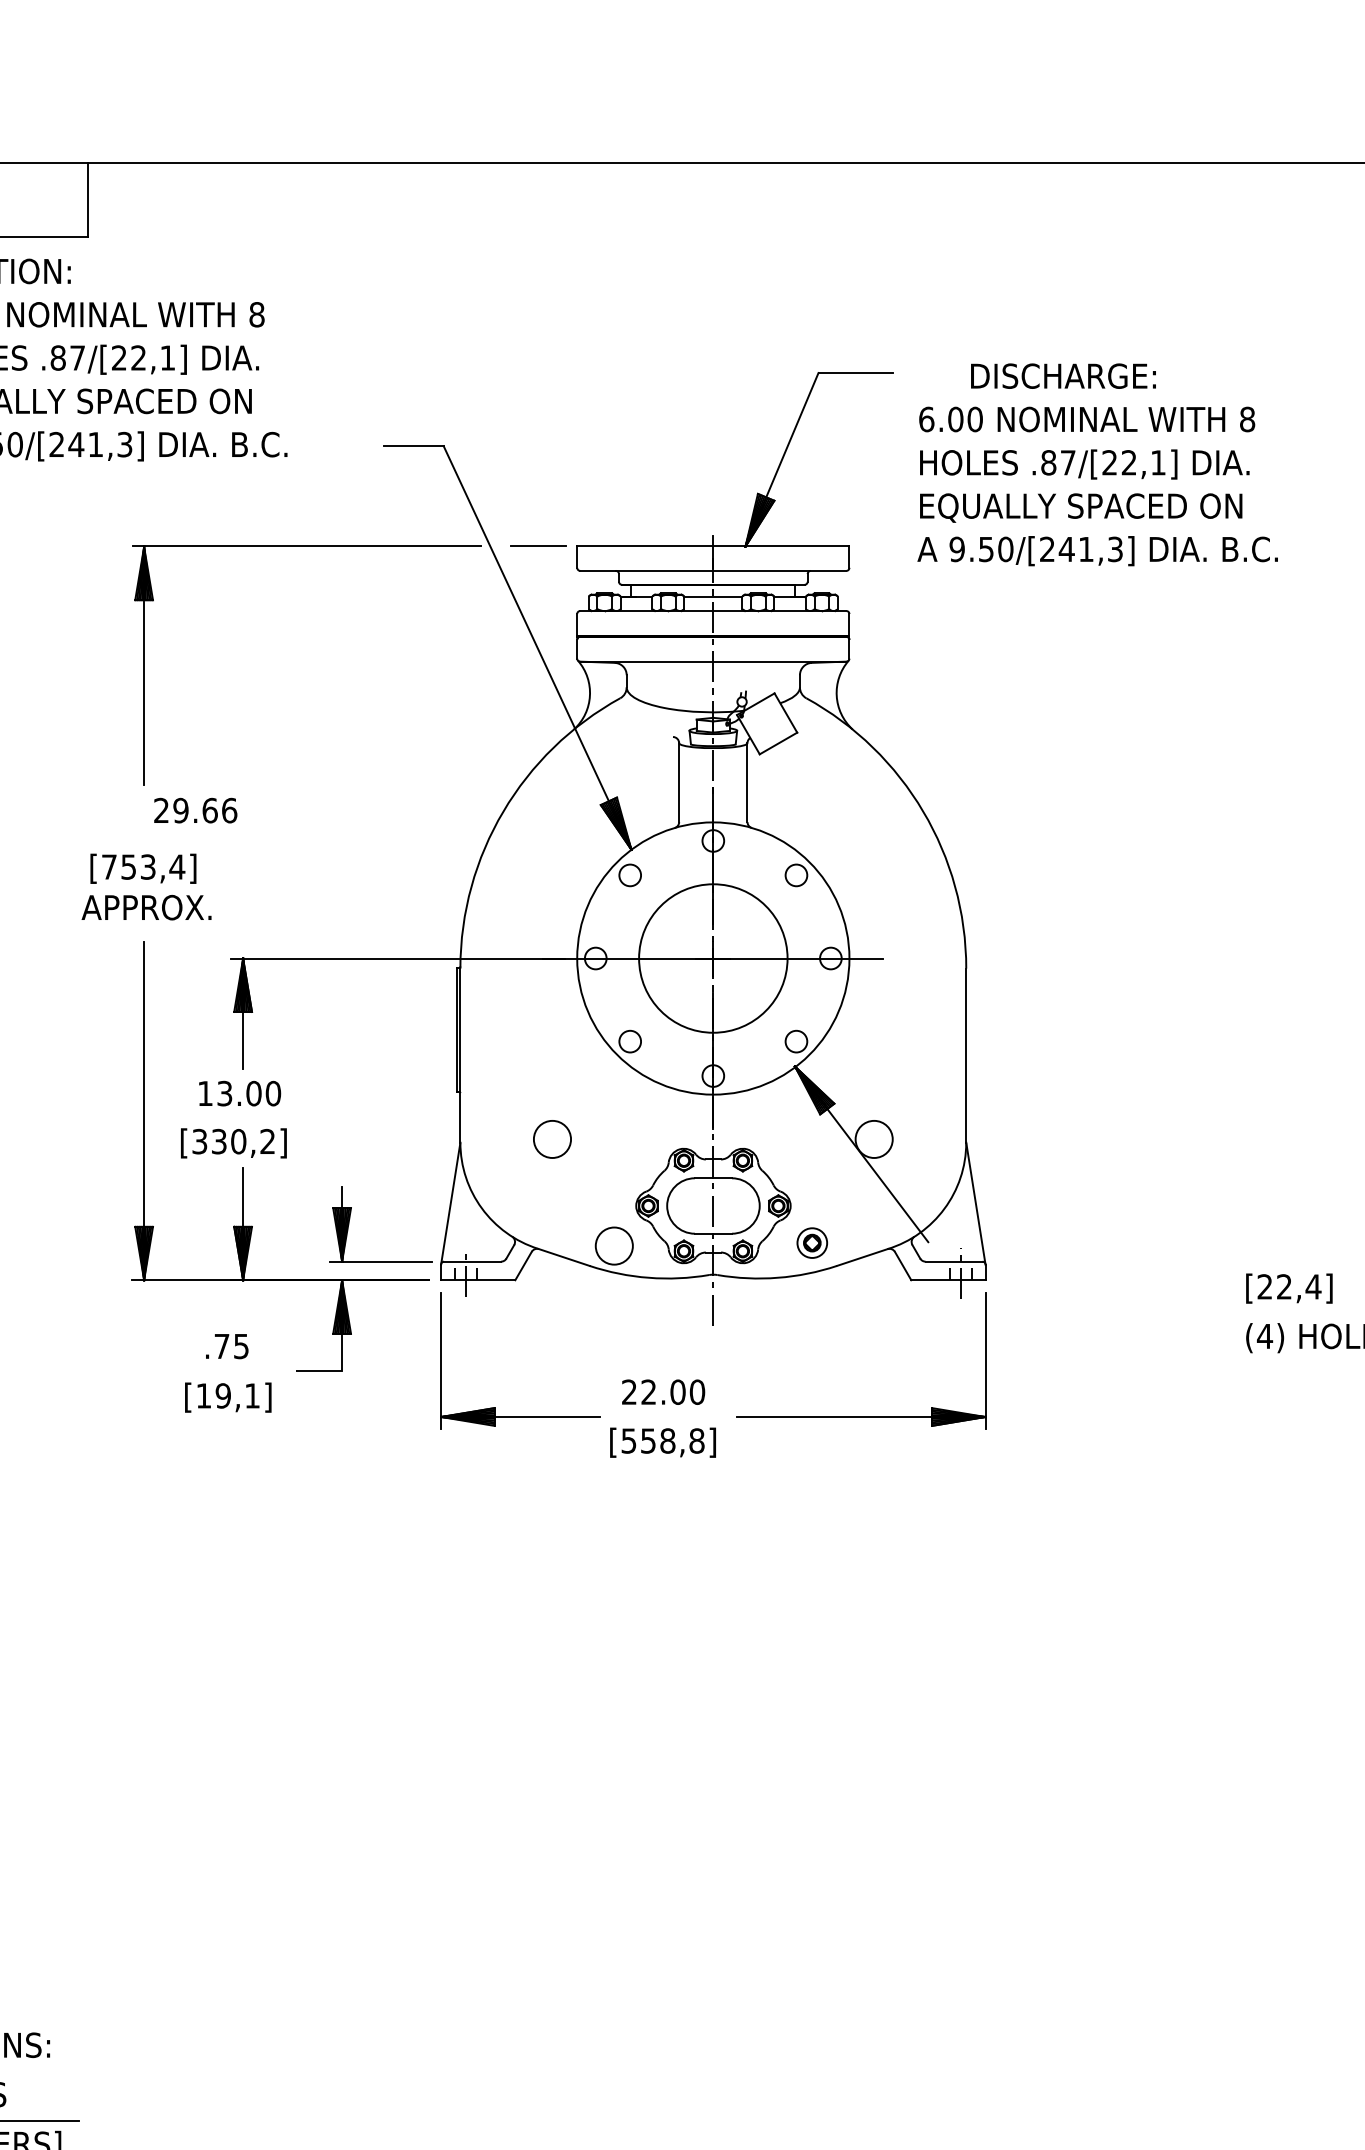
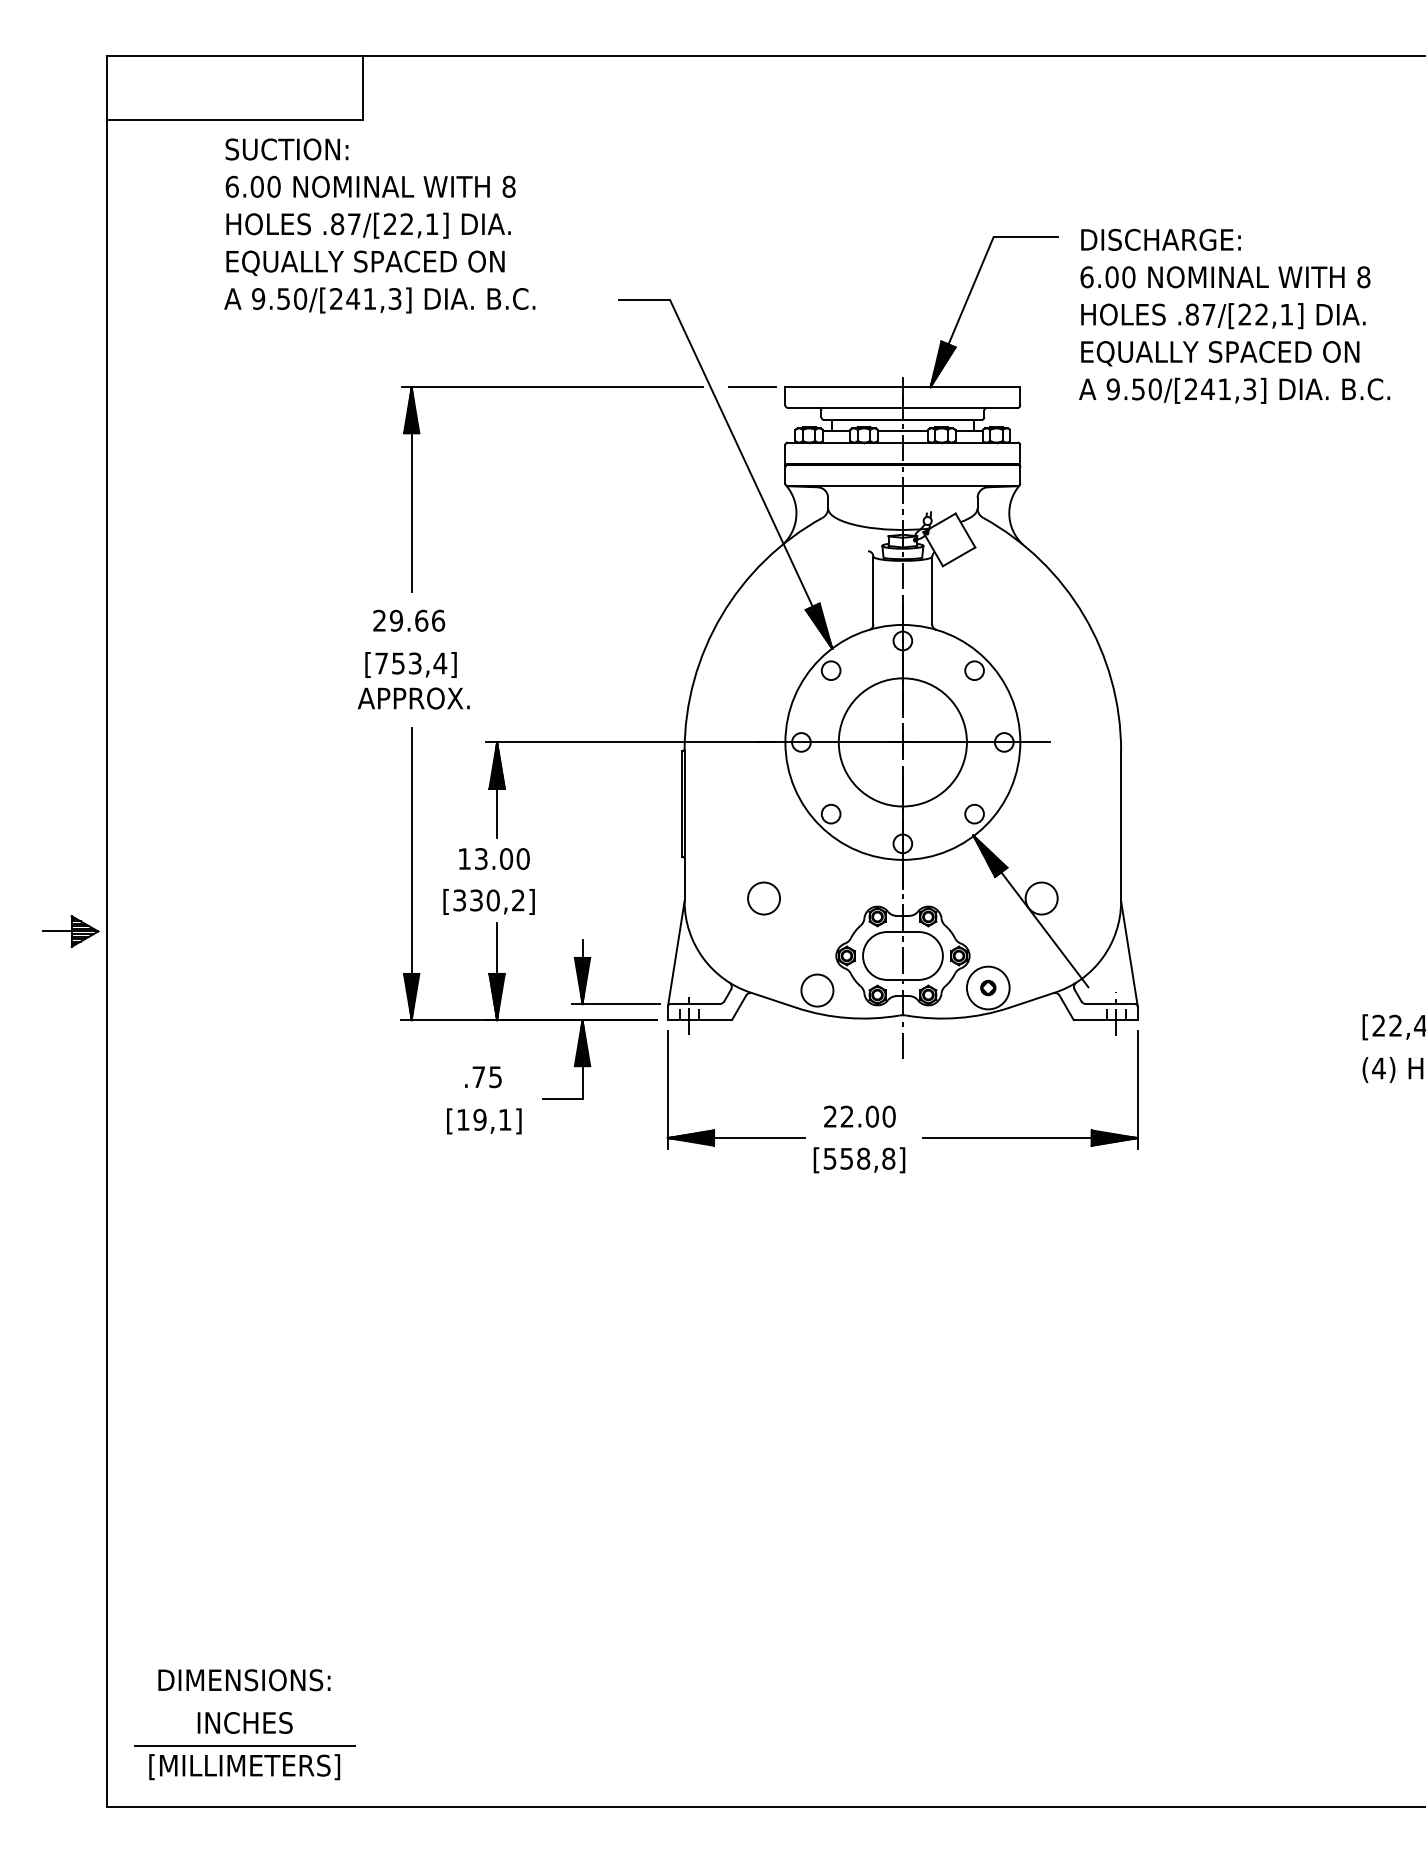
text: (1062, 375) -> (1160, 239), moved
text: (196, 810) -> (409, 620), moved
circle: (811, 1242) -> (987, 987), size x1.67

